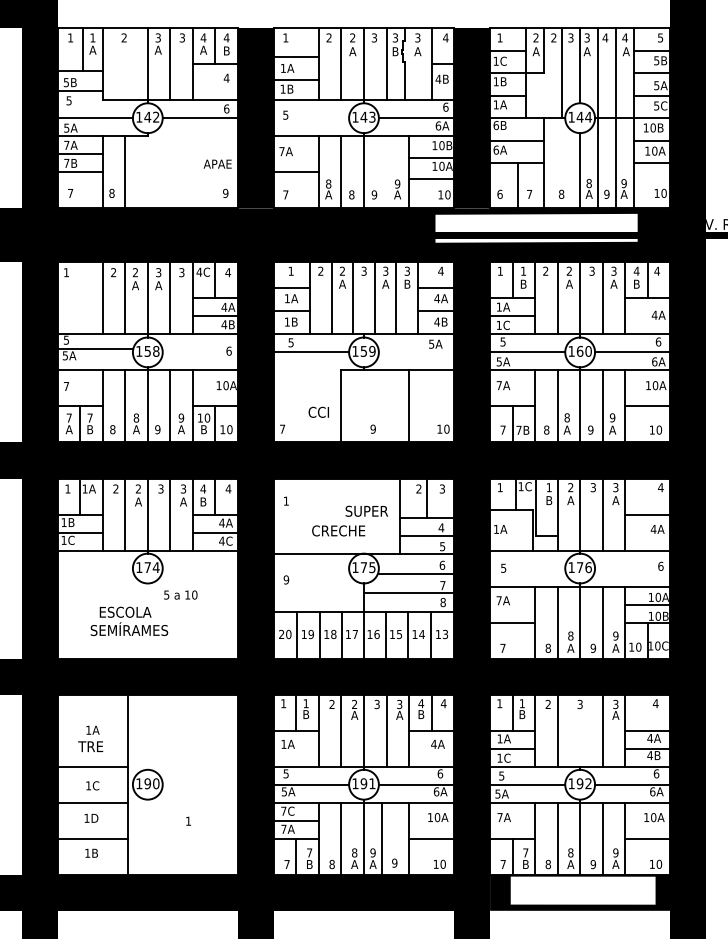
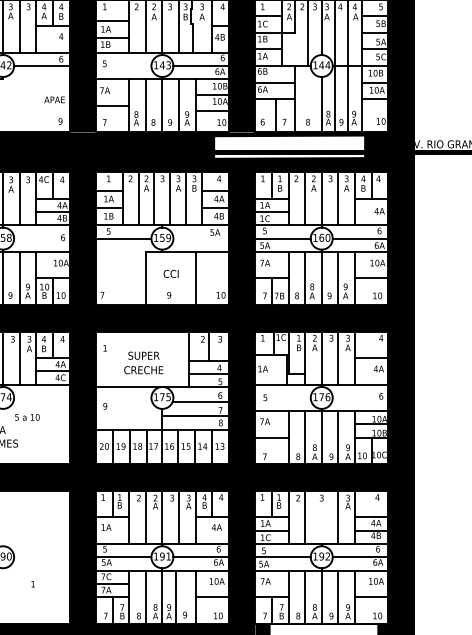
line: (386, 172) -> (179, 106), added
text: (318, 411) -> (170, 273), moved
text: (366, 510) -> (143, 355), moved

